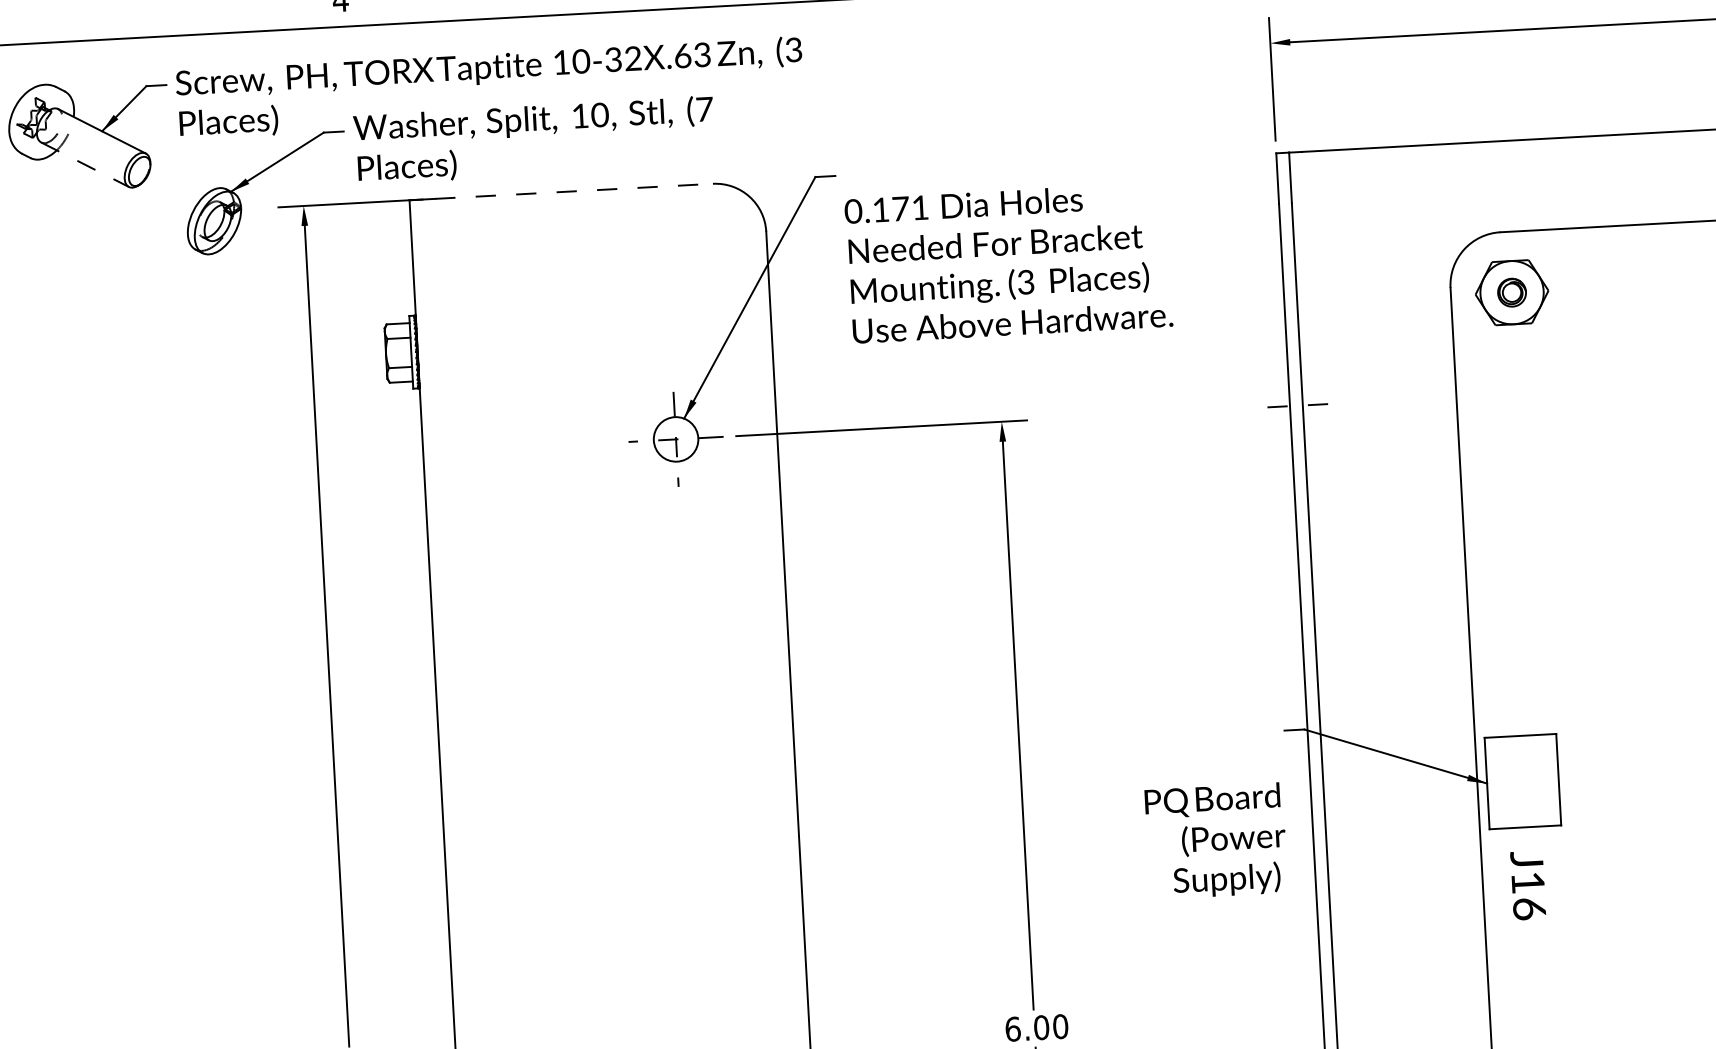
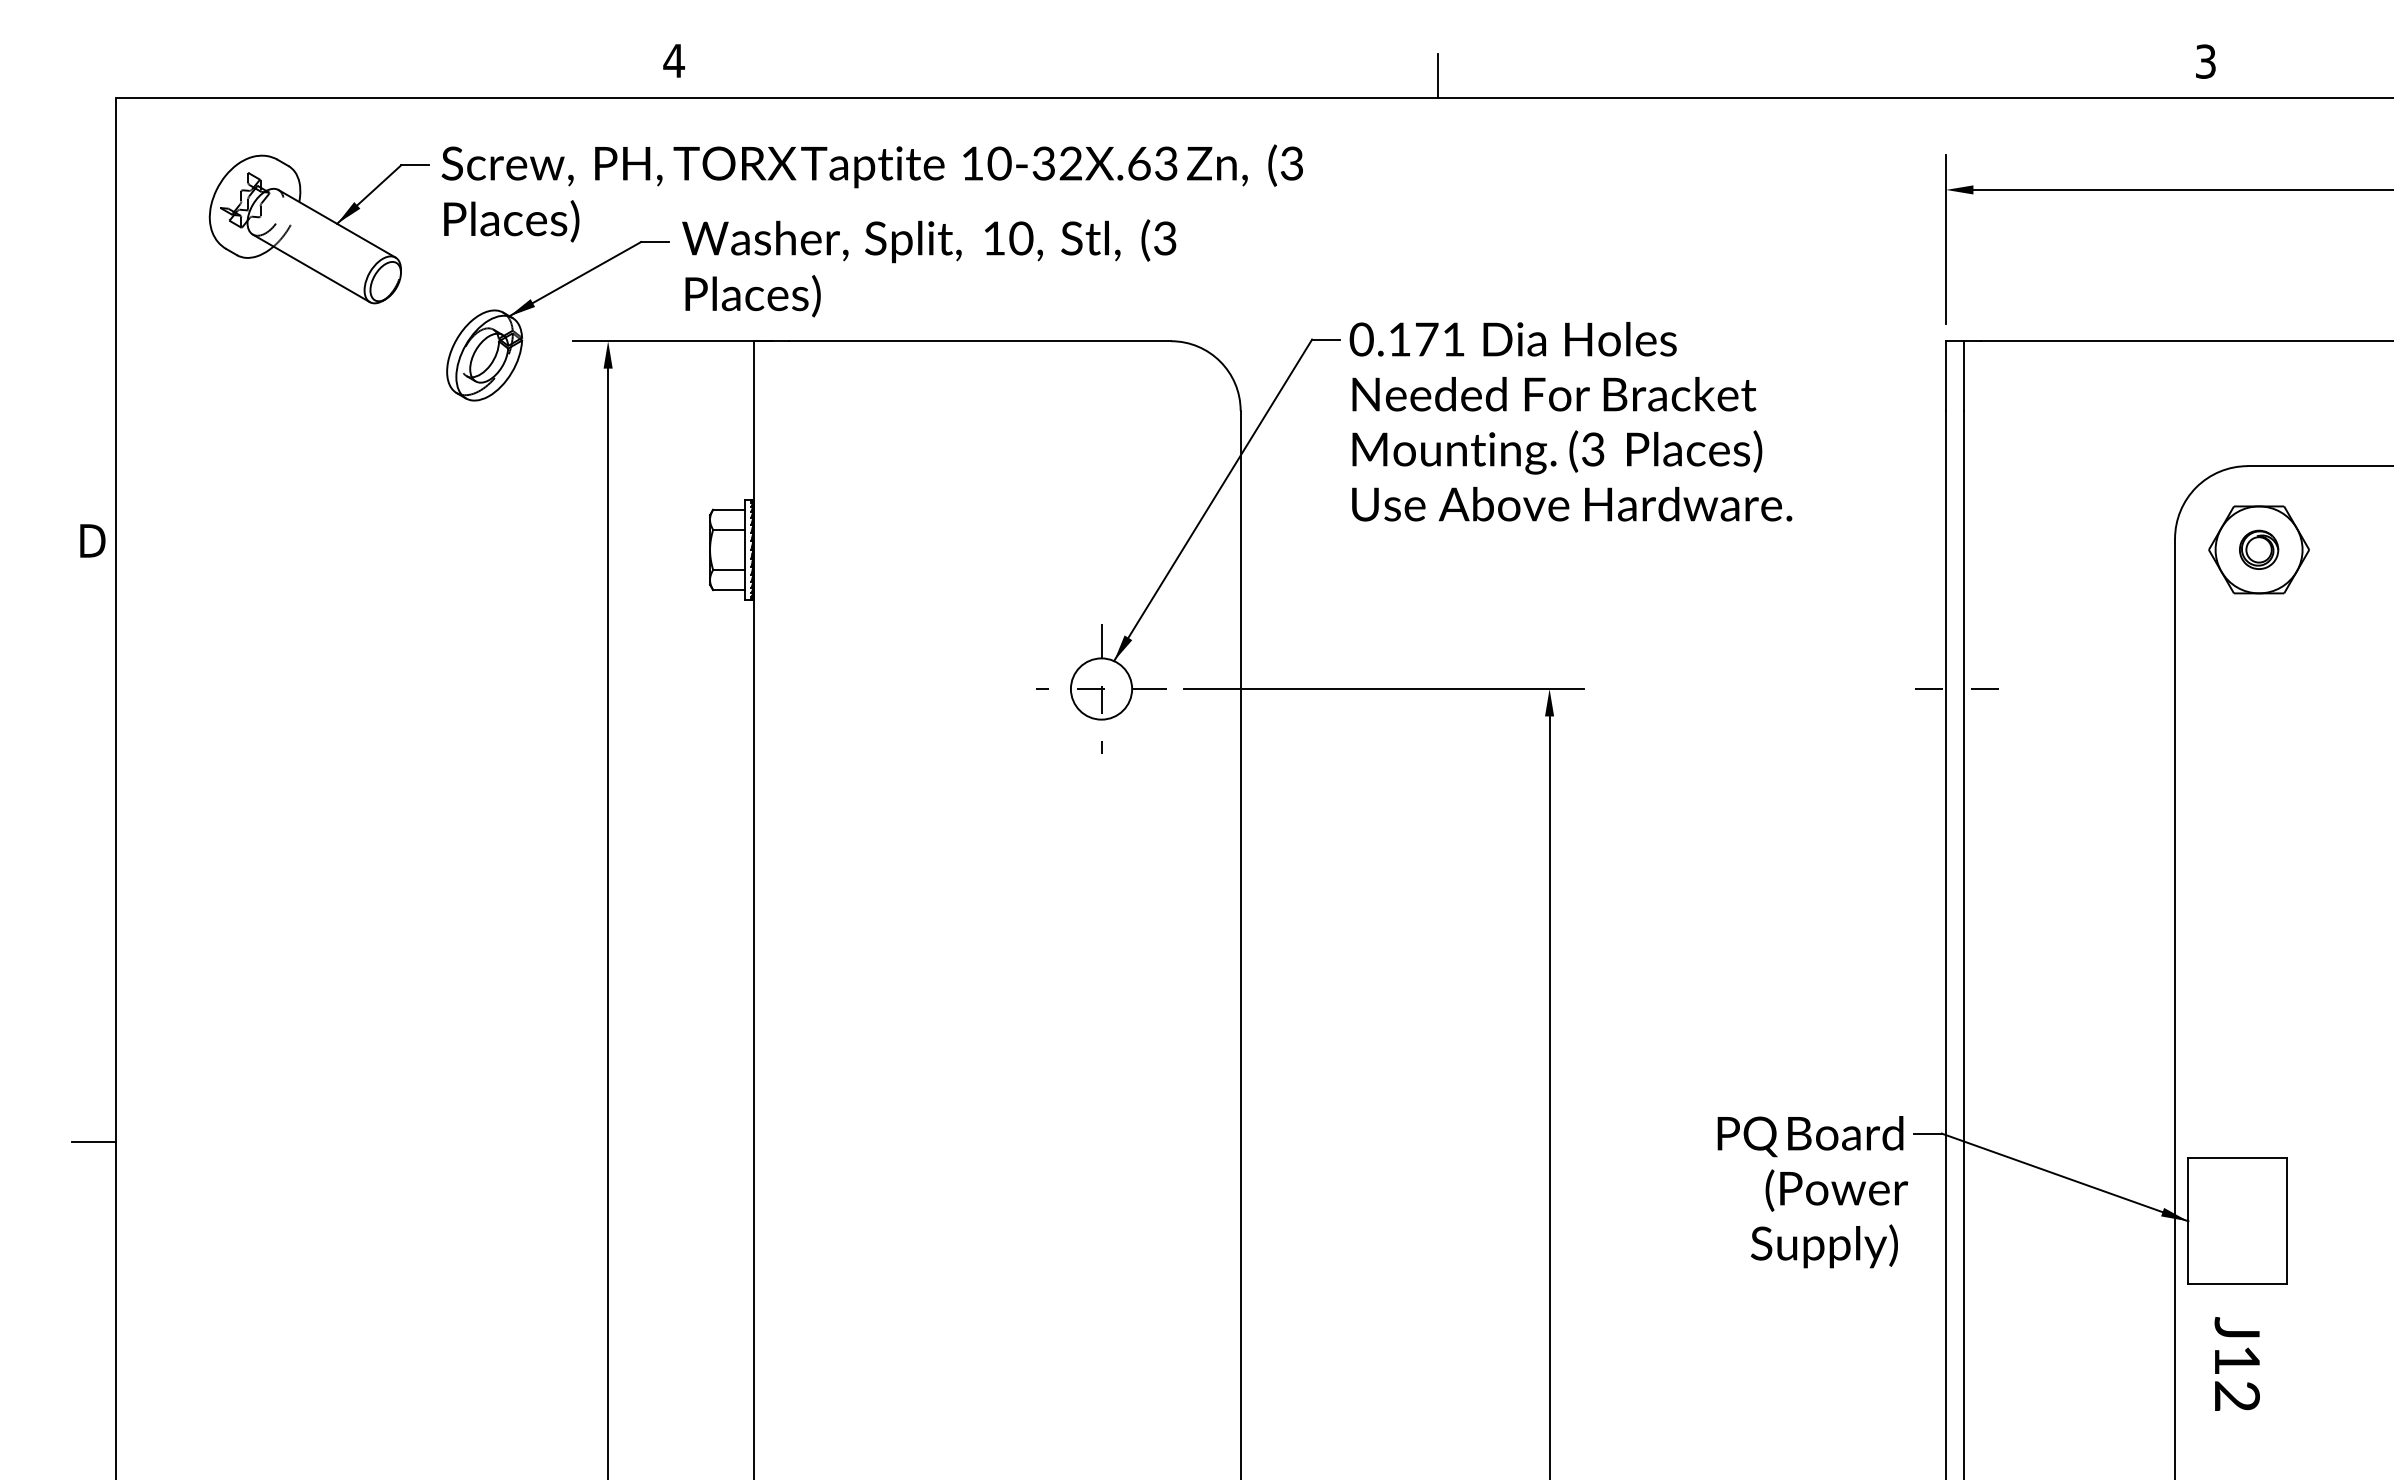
text: (704, 109) -> (1165, 238), (7 -> (3
line: (85, 164) -> (311, 268), dashed -> solid
line: (574, 191) -> (980, 341), dashed -> solid
text: (1008, 262) -> (1570, 421), moved
text: (1216, 841) -> (1812, 1192), moved
text: (1528, 909) -> (2236, 1396), J16 -> J12

